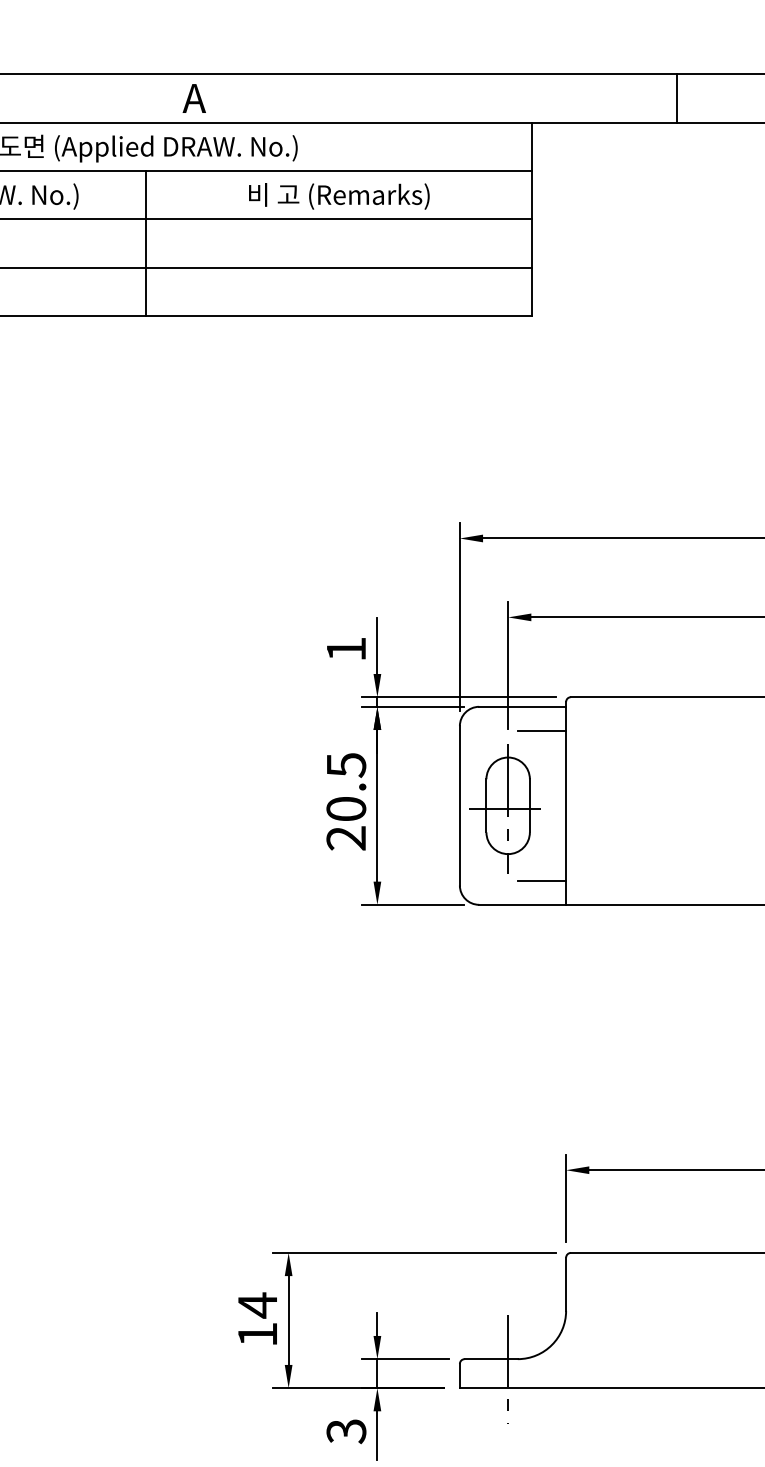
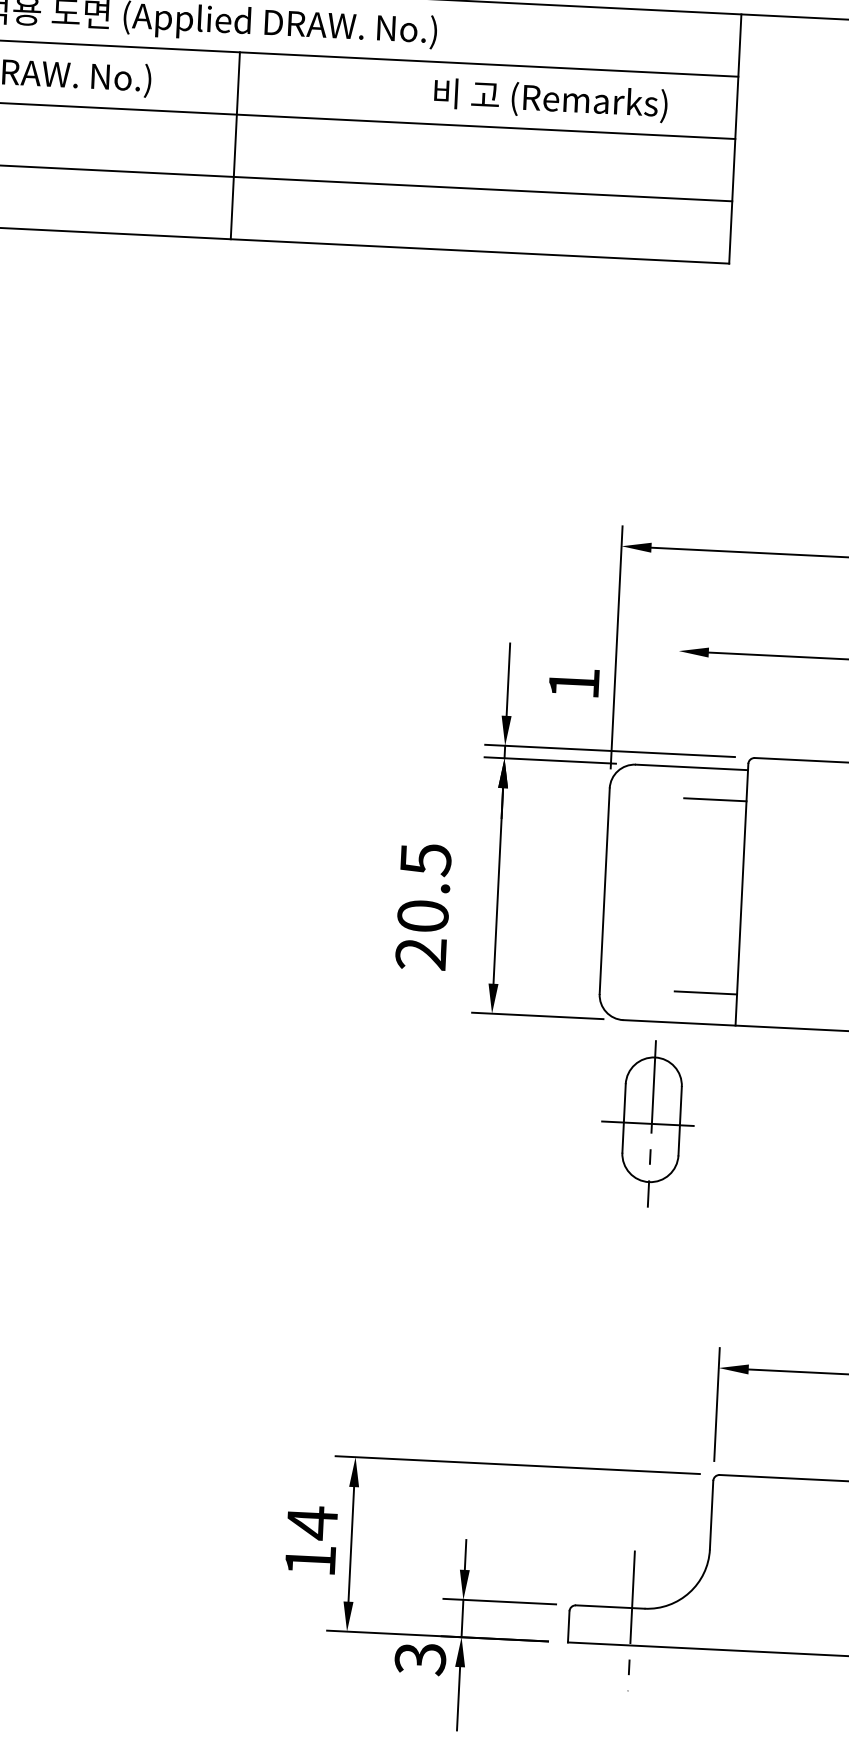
text: (339, 196) -> (551, 100), moved
text: (346, 648) -> (574, 682), moved
line: (508, 664) -> (676, 711), removed
text: (346, 801) -> (423, 906), moved
part: (504, 808) -> (647, 1123), moved
text: (346, 1431) -> (420, 1658), moved

